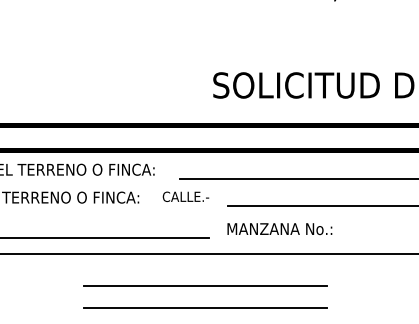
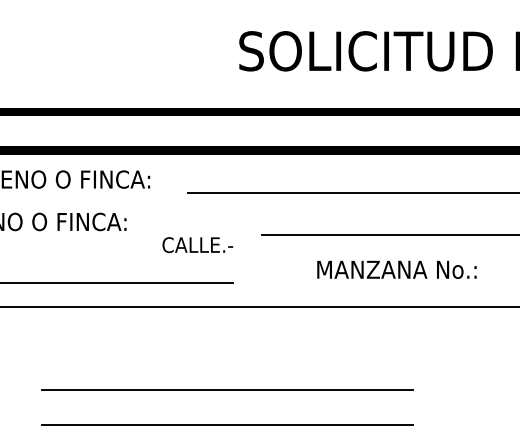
text: (185, 196) -> (197, 244), moved
text: (279, 229) -> (396, 270), moved
line: (205, 285) -> (227, 355), removed

